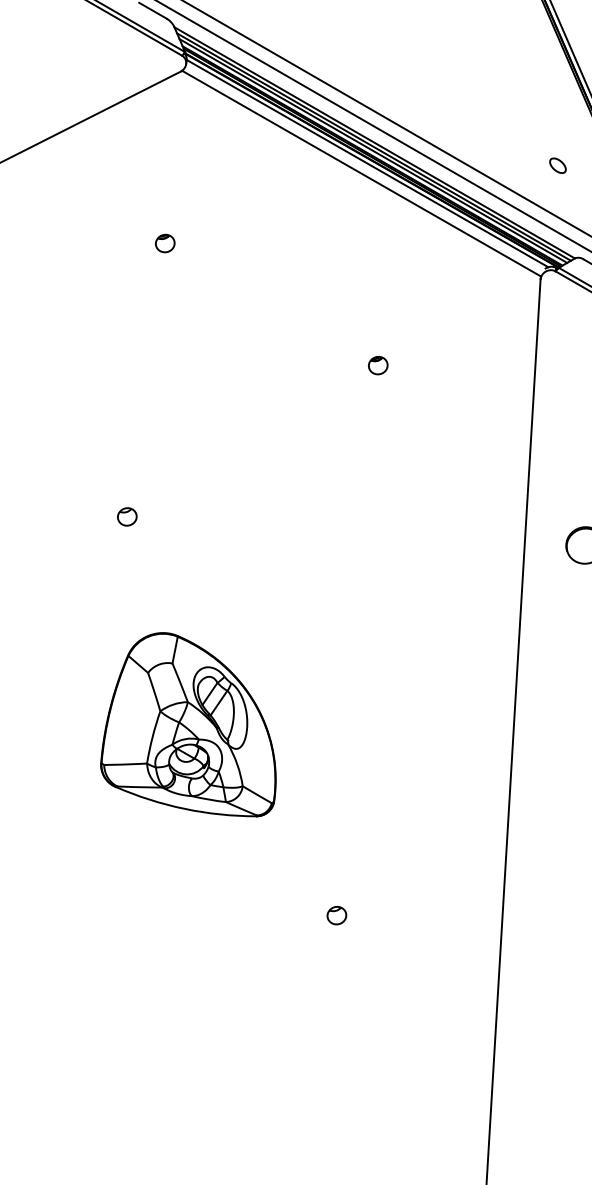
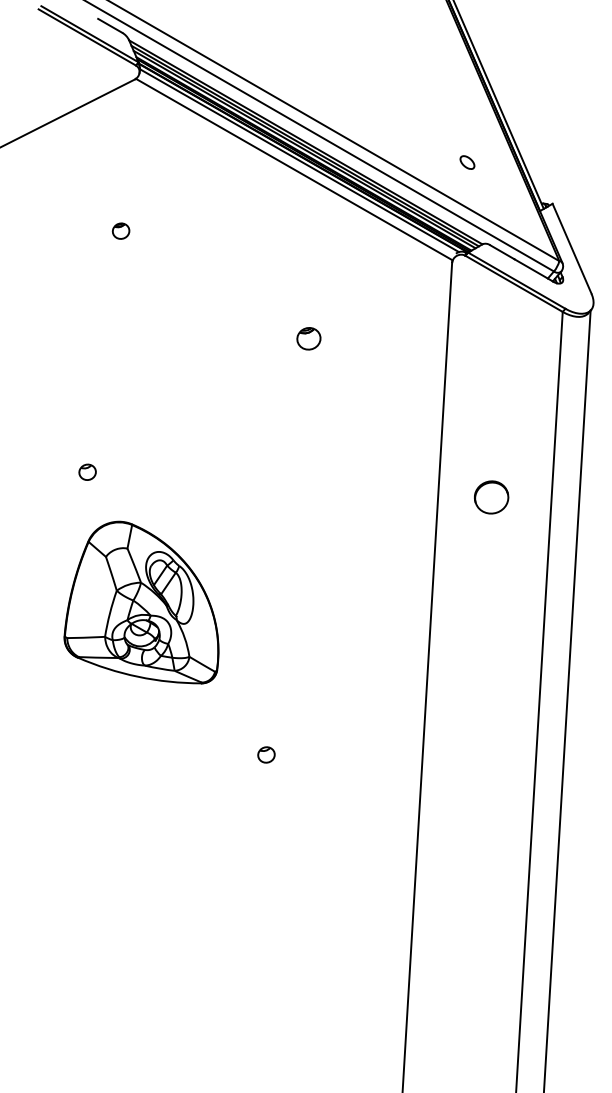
part: (377, 365) -> (308, 338), size x1.4
part: (188, 724) -> (141, 602), moved
part: (336, 915) -> (266, 754), moved

